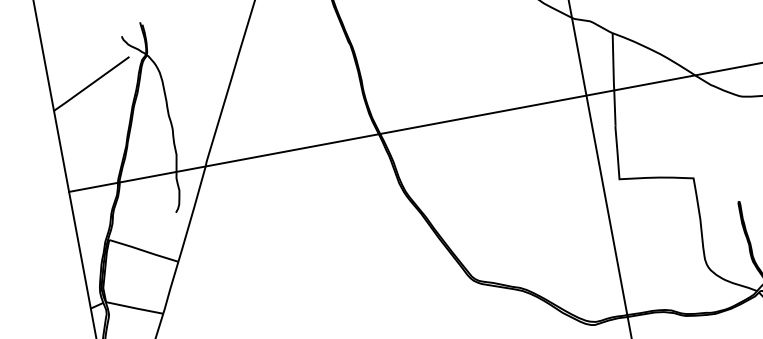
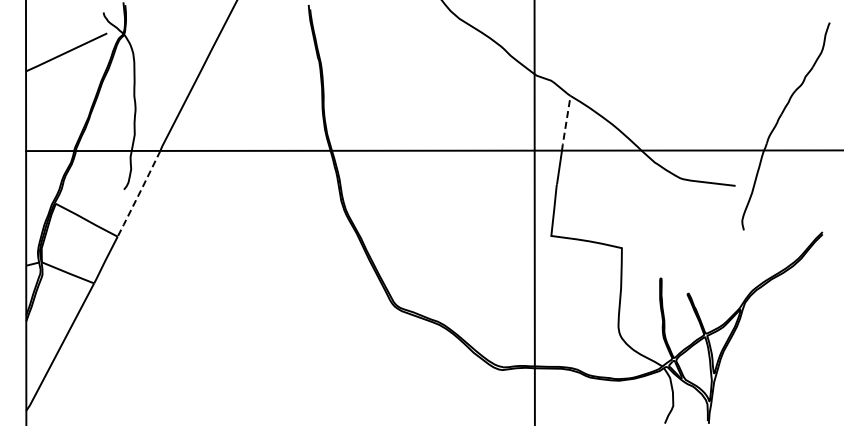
line: (613, 61) -> (566, 123), solid -> dashed
line: (192, 213) -> (139, 193), solid -> dashed

